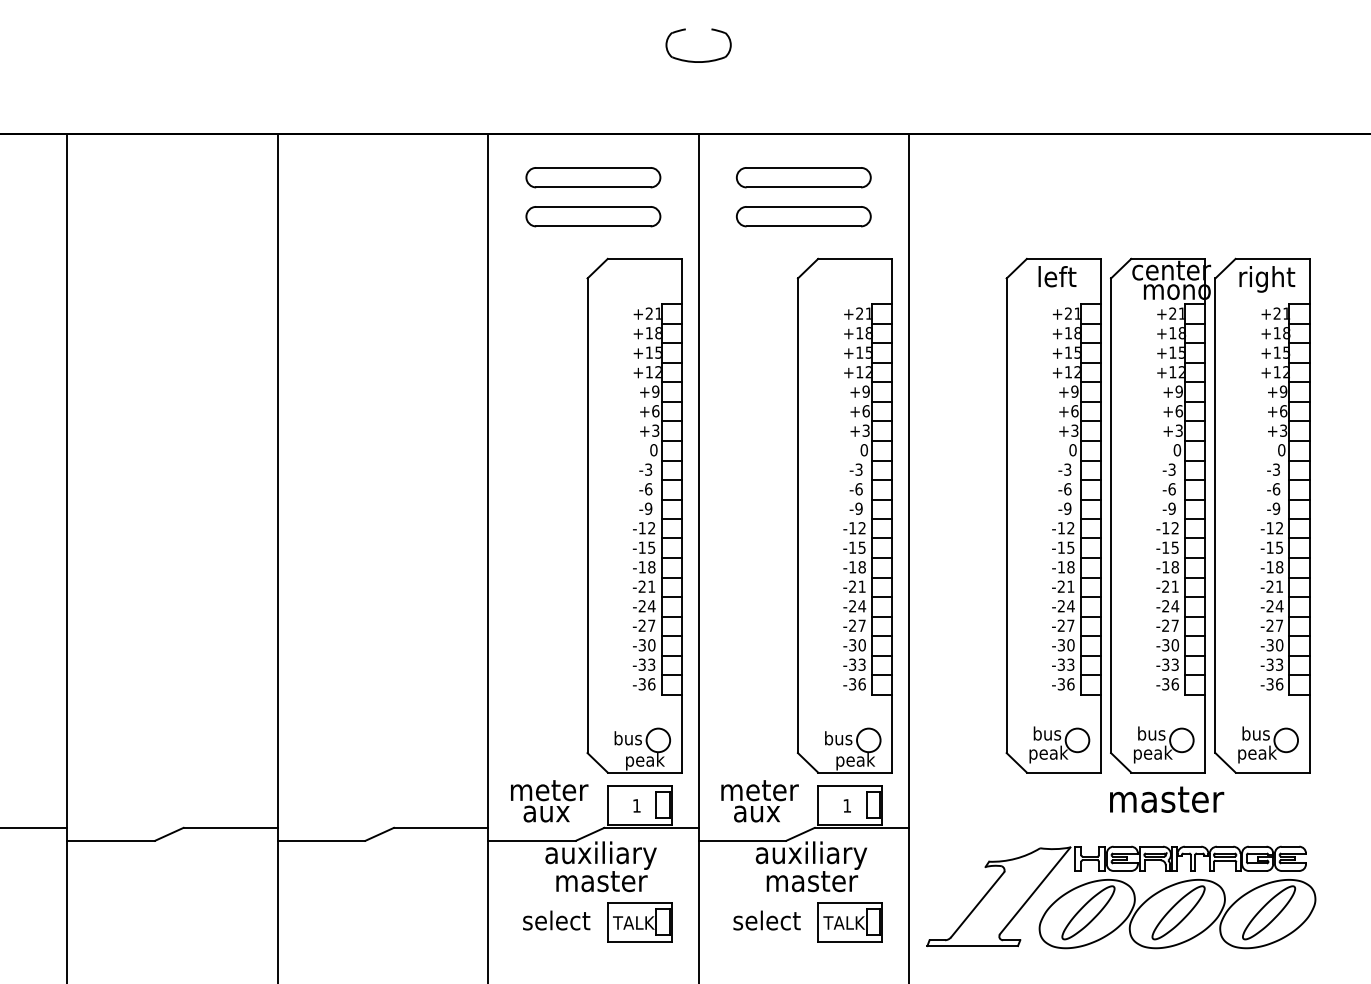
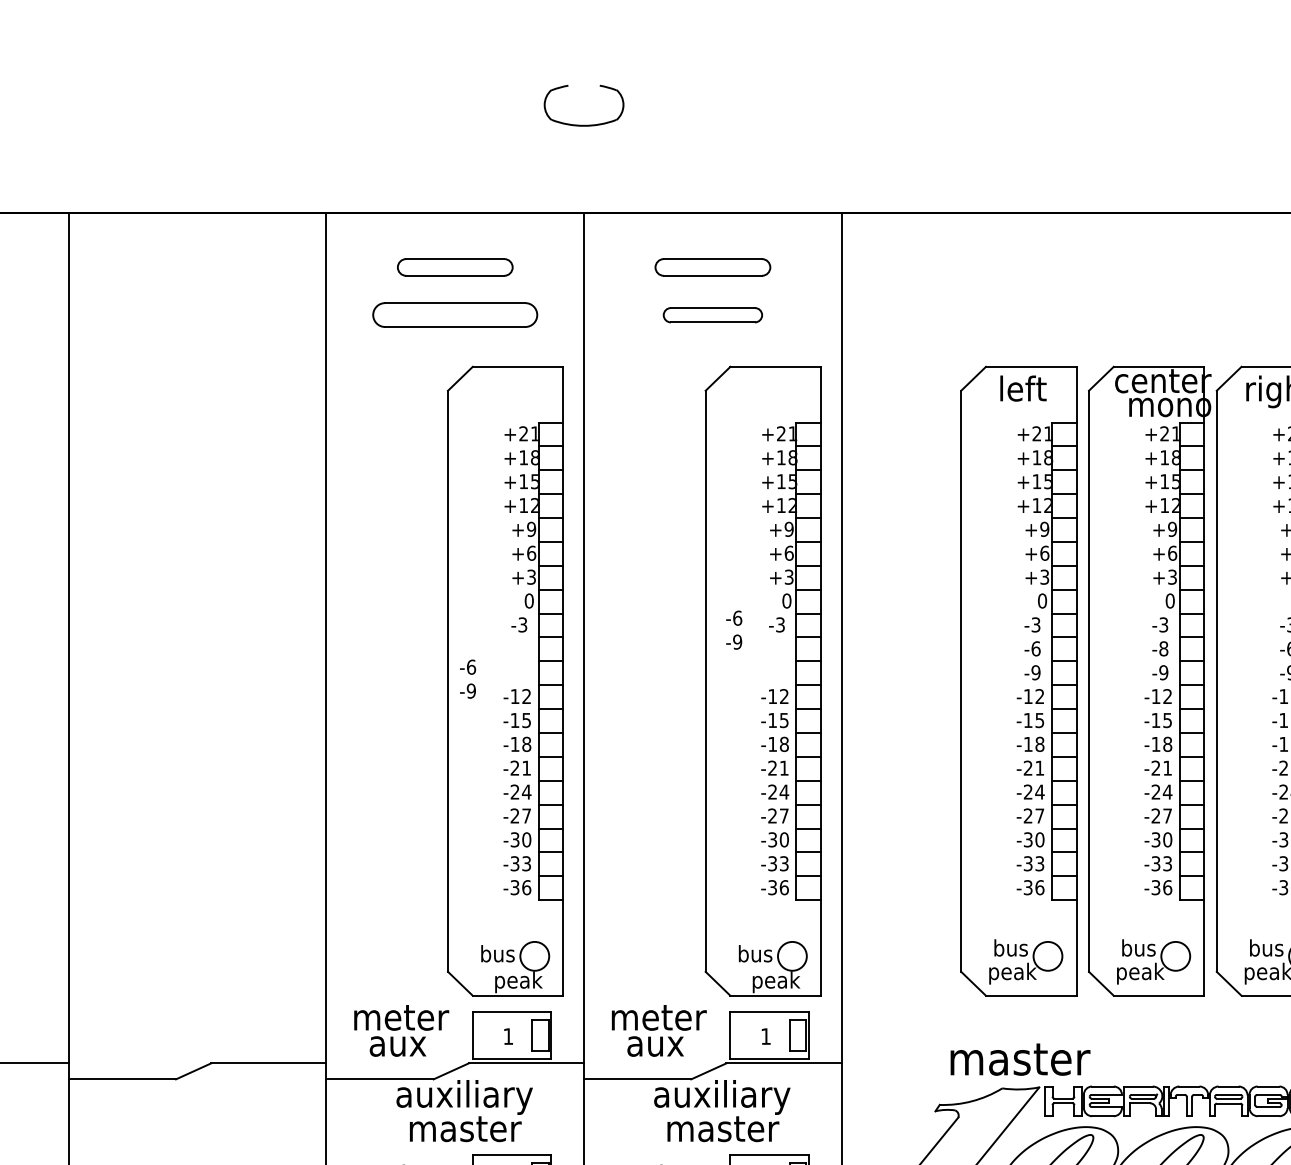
part: (593, 177) -> (455, 267), size x0.7
part: (803, 177) -> (712, 267), size x0.7
part: (803, 216) -> (712, 314), size x0.6
text: (1171, 489) -> (1163, 649), -6 -> -8
text: (645, 498) -> (467, 678), moved
text: (855, 498) -> (733, 629), moved
text: (1167, 799) -> (1021, 1059), moved

